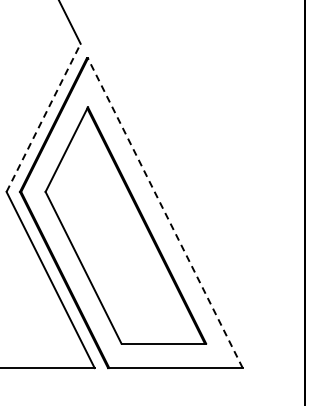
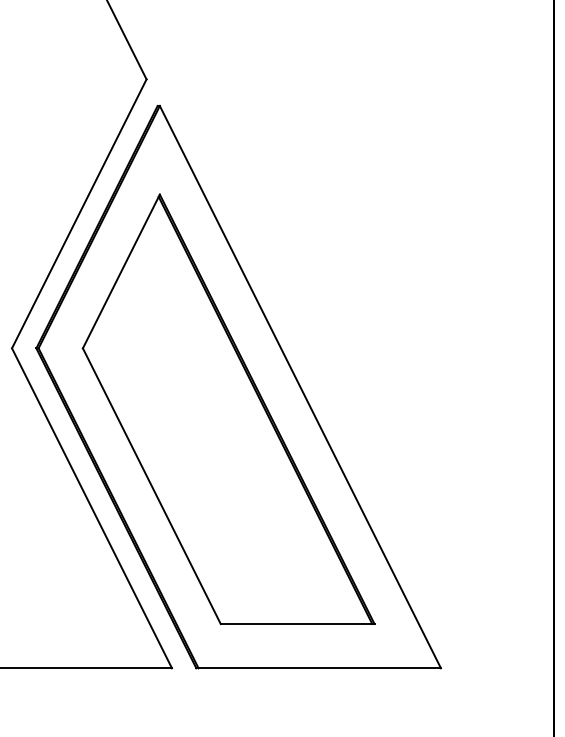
line: (43, 117) -> (79, 213), dashed -> solid
line: (165, 212) -> (300, 385), dashed -> solid

